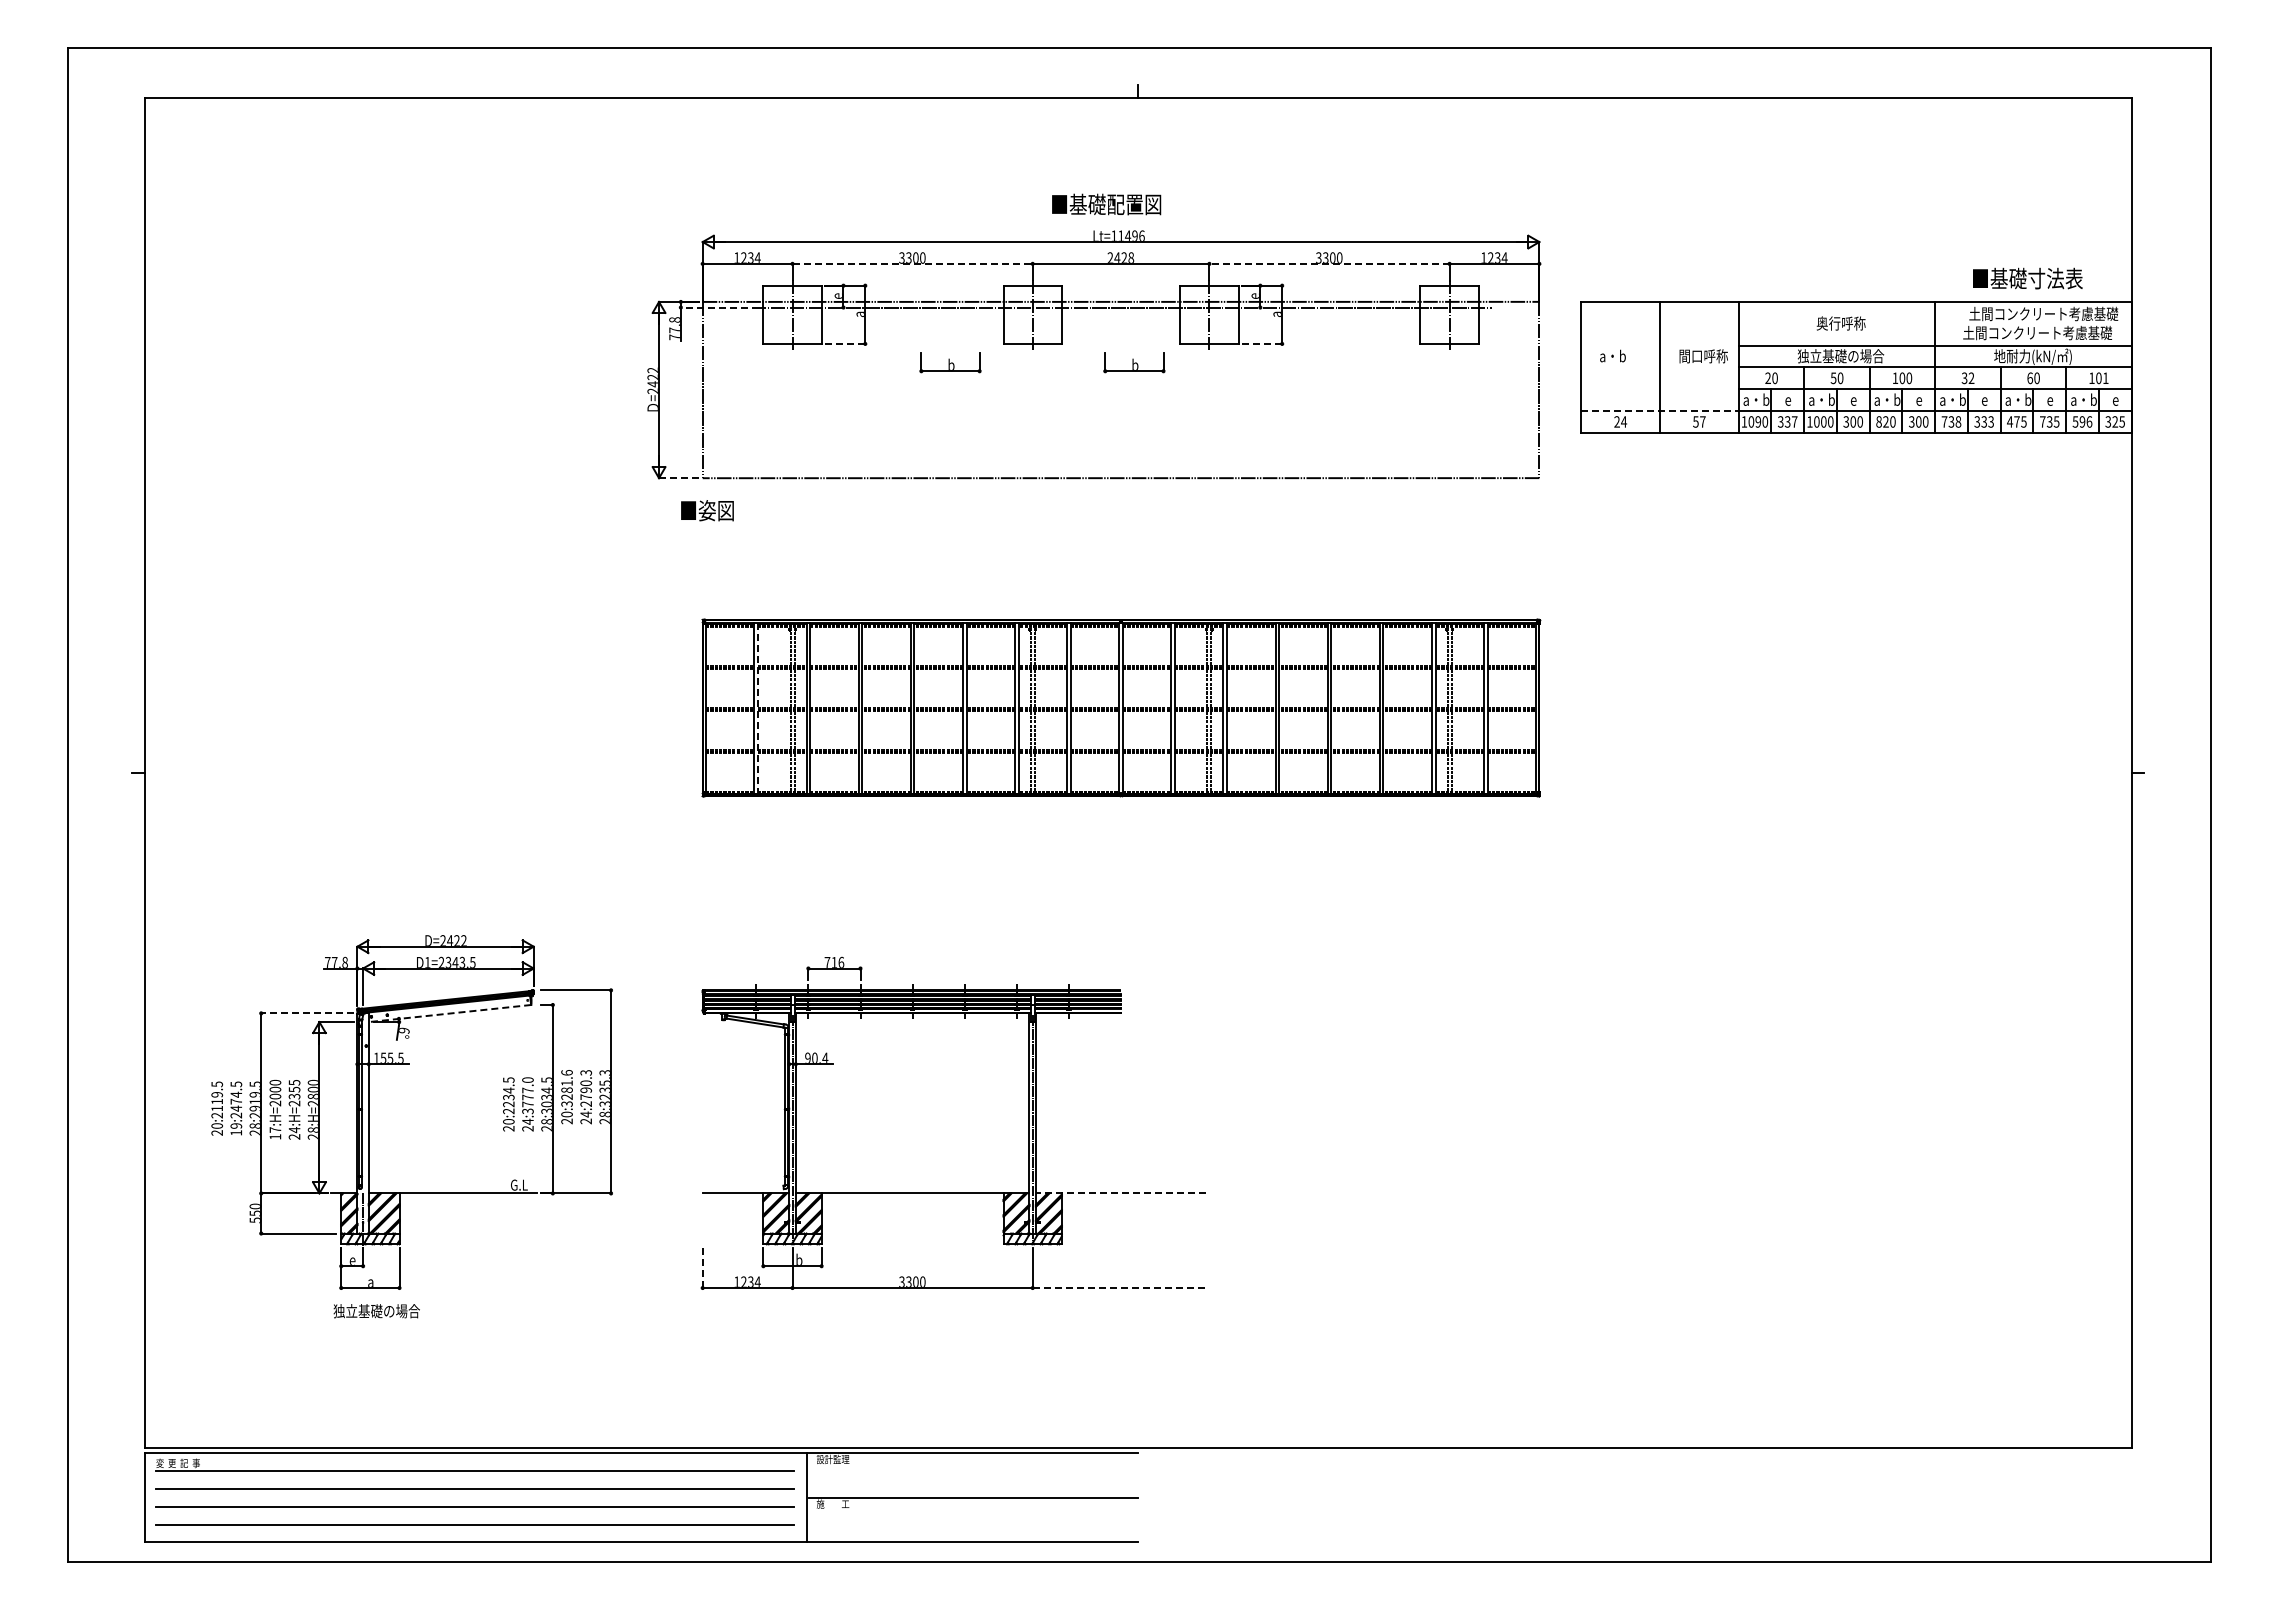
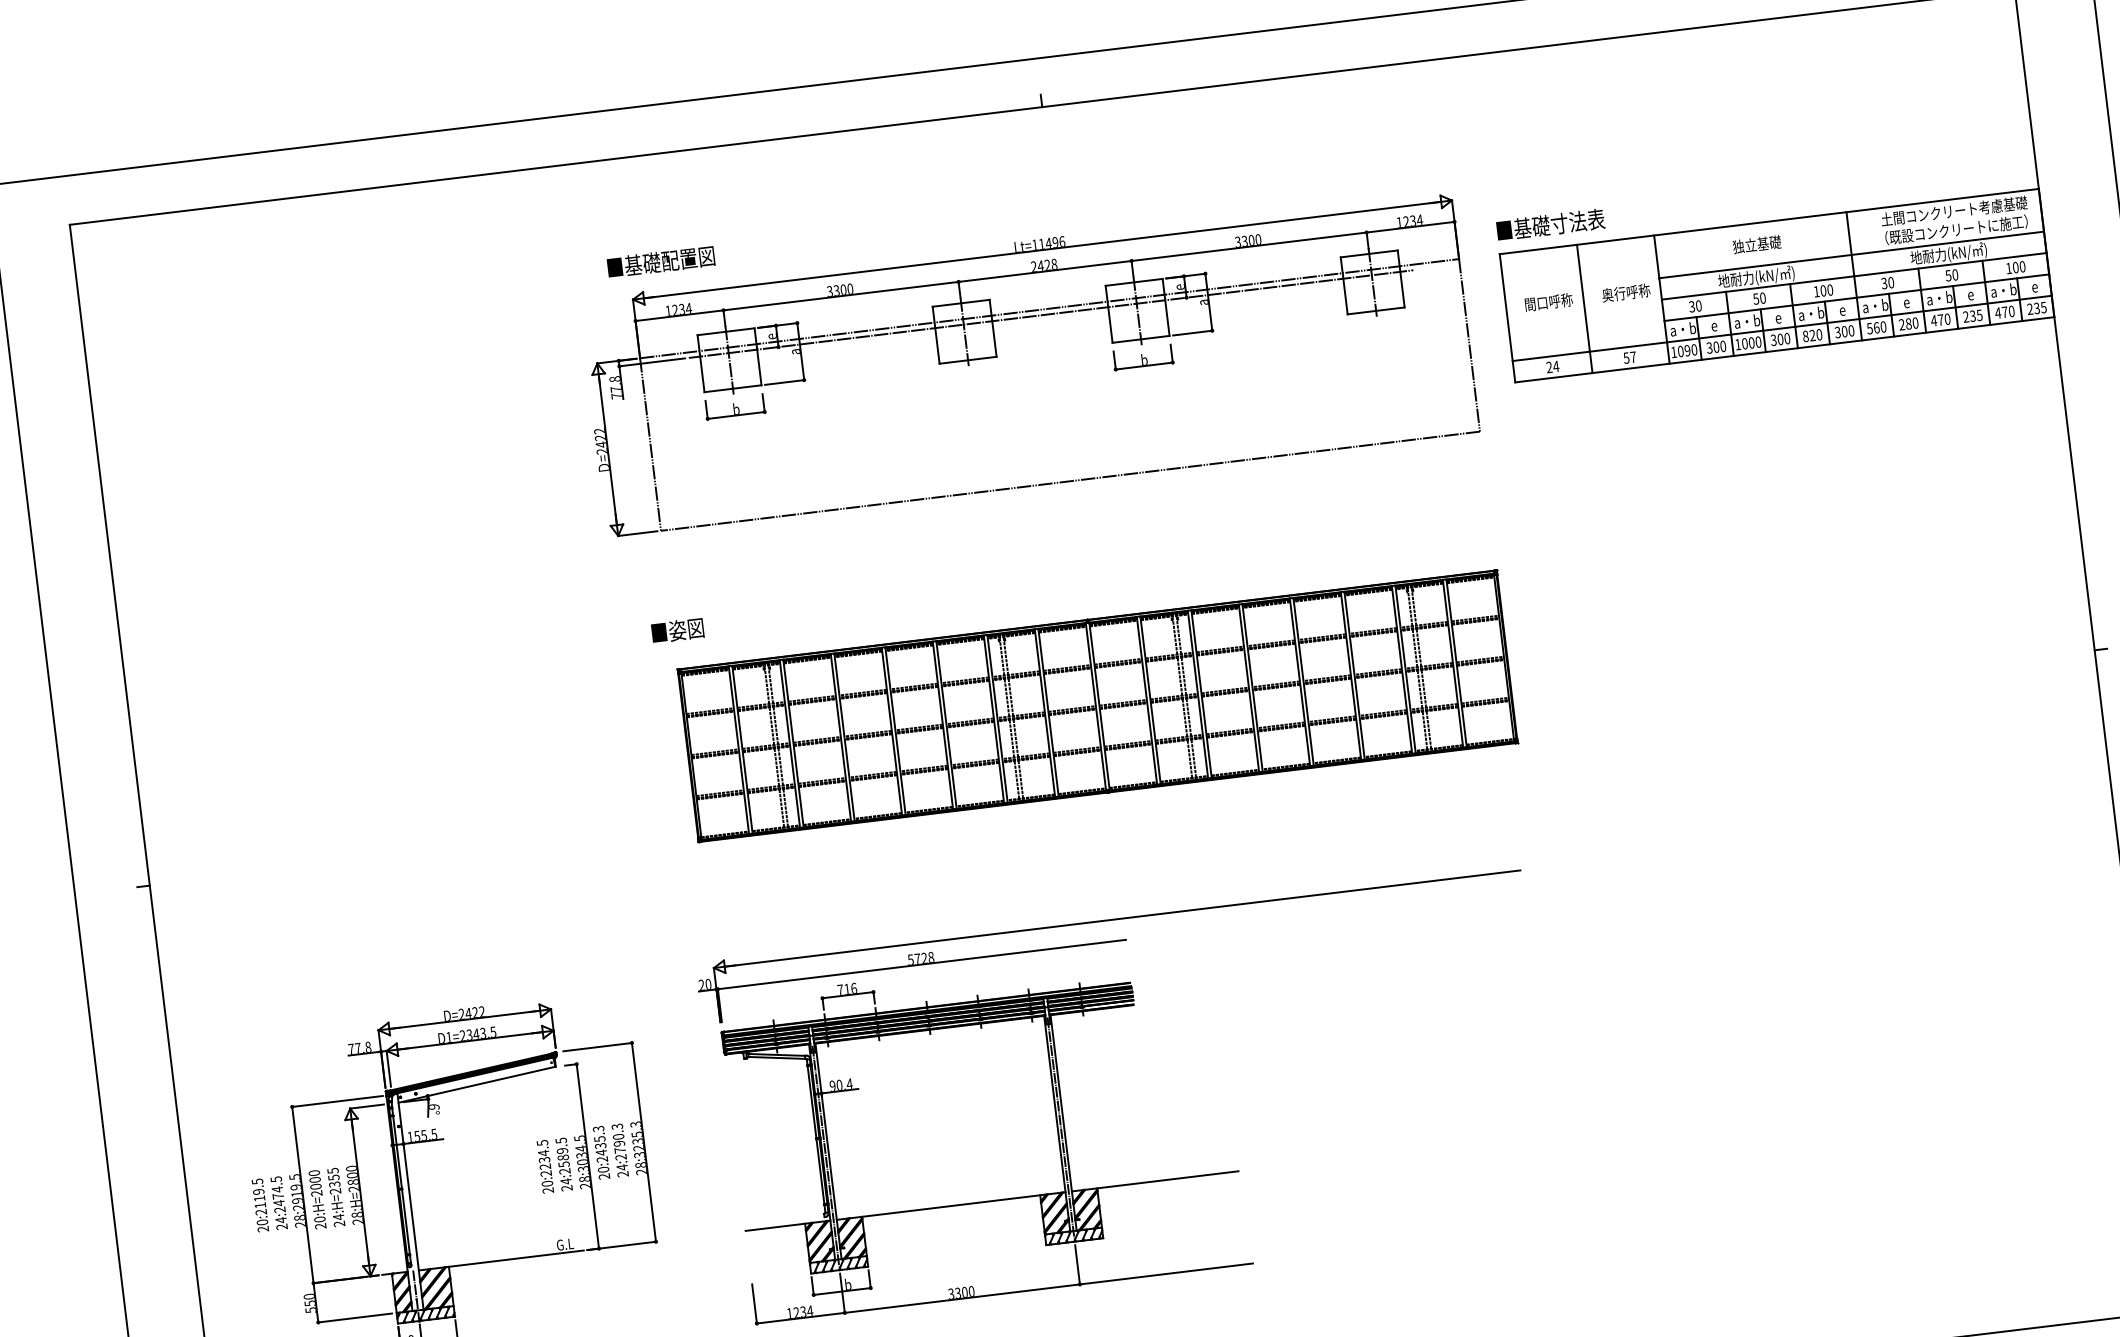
text: (1106, 204) -> (661, 261), moved
line: (913, 263) -> (841, 295), dashed -> solid
line: (1328, 263) -> (1248, 246), dashed -> solid
text: (2027, 278) -> (1550, 224), moved
line: (714, 307) -> (652, 362), dashed -> solid
text: (1840, 323) -> (1756, 244), 奥行呼称 -> 独立基礎
text: (2039, 332) -> (1952, 229), 土間コンクリート考慮基礎 -> （既設コンクリートに施工）
line: (845, 343) -> (784, 382), dashed -> solid
line: (1262, 343) -> (1192, 332), dashed -> solid
text: (1624, 356) -> (1548, 302), a・b -> 間口呼称
text: (1690, 356) -> (1613, 294), 間口呼称 -> 奥行呼称
text: (1840, 356) -> (1760, 276), 独立基礎の場合 -> 地耐力(kN/㎡)
part: (950, 362) -> (735, 406), moved
part: (1134, 362) -> (1143, 357), moved
text: (1767, 378) -> (1691, 307), 20 -> 30
text: (1971, 378) -> (1891, 282), 32 -> 30
text: (2030, 378) -> (1948, 275), 60 -> 50
text: (2105, 378) -> (2022, 267), 101 -> 100
line: (1659, 411) -> (1589, 352), dashed -> solid
text: (1790, 421) -> (1719, 346), 337 -> 300
text: (1951, 421) -> (1876, 327), 738 -> 560
text: (1983, 421) -> (1907, 323), 333 -> 280
text: (2023, 421) -> (1947, 318), 475 -> 470
text: (2042, 421) -> (1965, 316), 735 -> 235
text: (2082, 421) -> (2004, 311), 596 -> 470
text: (2111, 421) -> (2033, 308), 325 -> 235
line: (678, 478) -> (637, 533), dashed -> solid
text: (707, 510) -> (677, 630), moved
line: (758, 708) -> (742, 749), dashed -> solid
part: (1105, 948) -> (1110, 943), added
line: (306, 1013) -> (336, 1101), dashed -> solid
line: (449, 1013) -> (476, 1084), dashed -> solid
text: (566, 1088) -> (599, 1144), 20:3281.6 -> 20:2435.3
text: (527, 1095) -> (562, 1155), 24:3777.0 -> 24:2589.5
text: (236, 1129) -> (281, 1223), 19:2474.5 -> 24:2474.5
text: (275, 1133) -> (320, 1222), 17:H=2000 -> 20:H=2000
line: (1120, 1193) -> (1154, 1181), dashed -> solid
line: (702, 1268) -> (754, 1304), dashed -> solid
line: (1121, 1288) -> (1166, 1274), dashed -> solid

